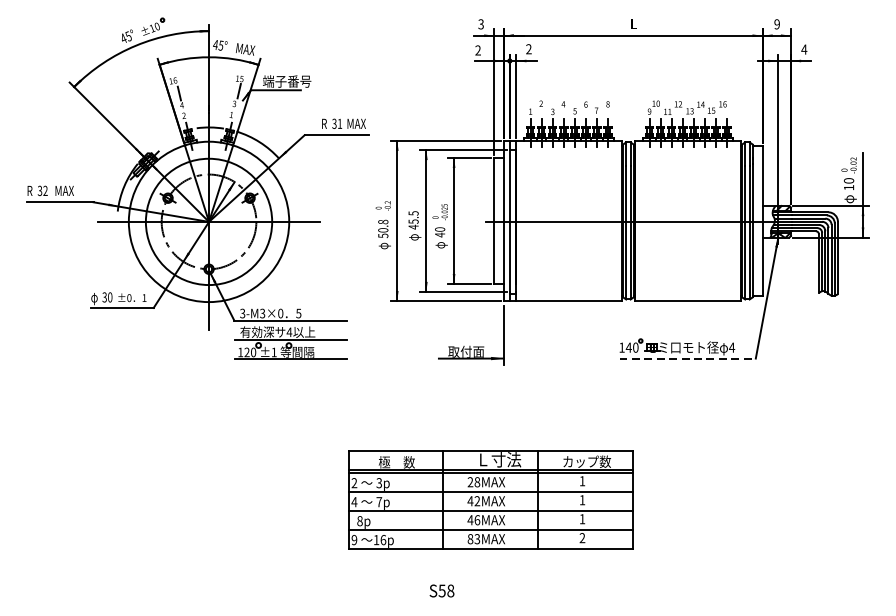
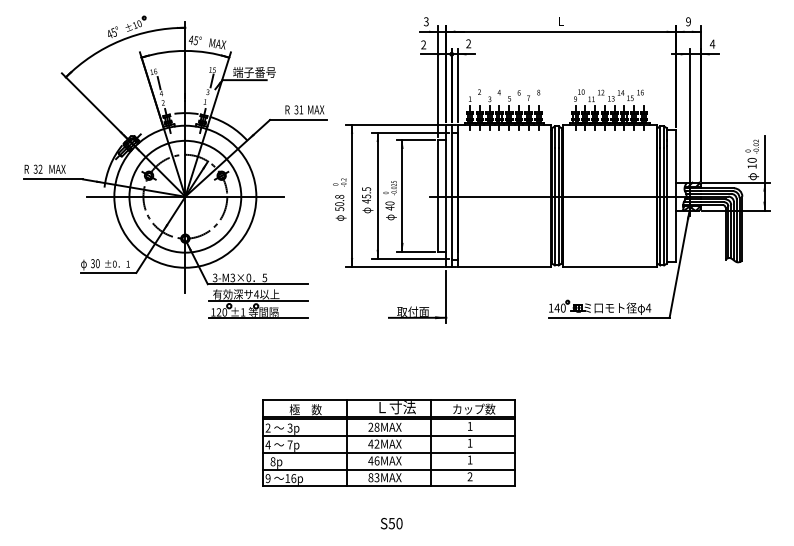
line: (687, 358) -> (609, 317), dashed -> solid
part: (490, 499) -> (388, 442), moved
text: (450, 590) -> (399, 523), S58 -> S50

